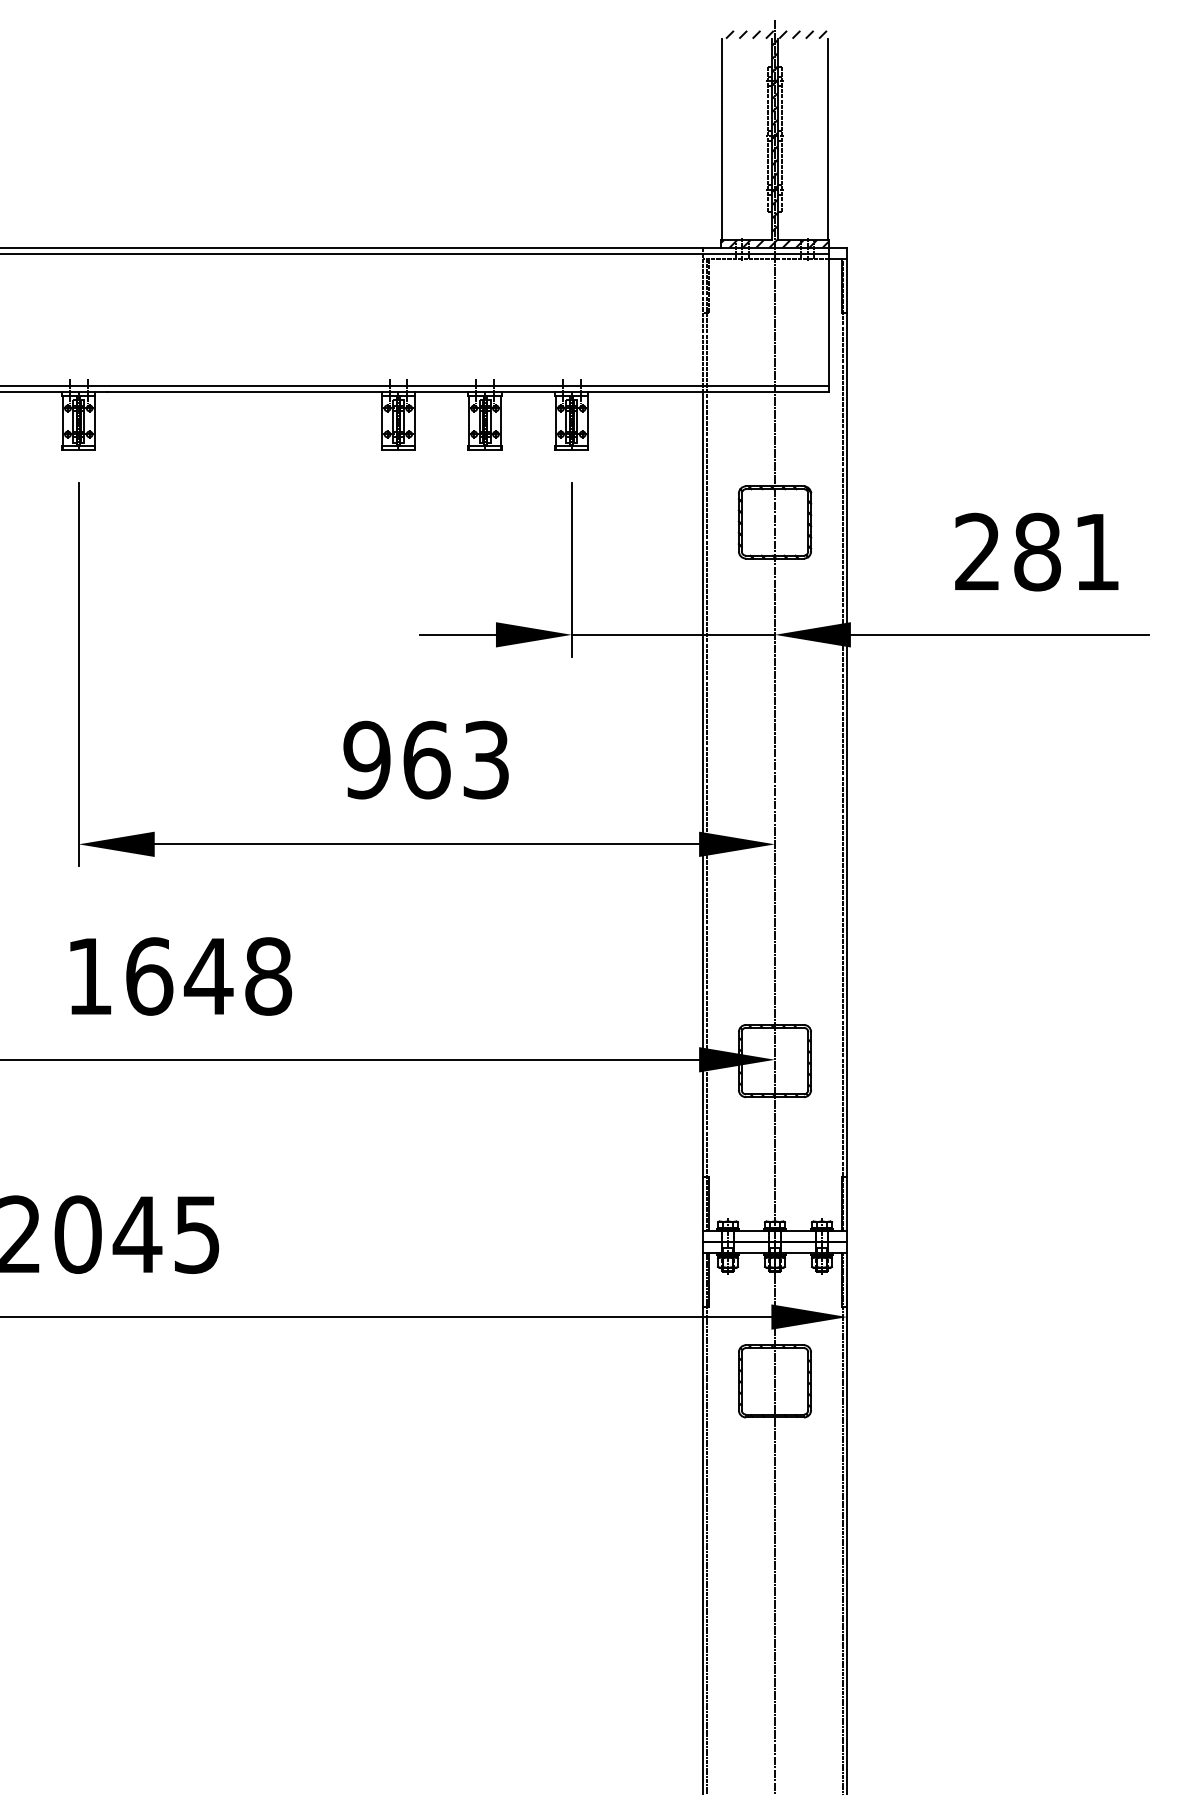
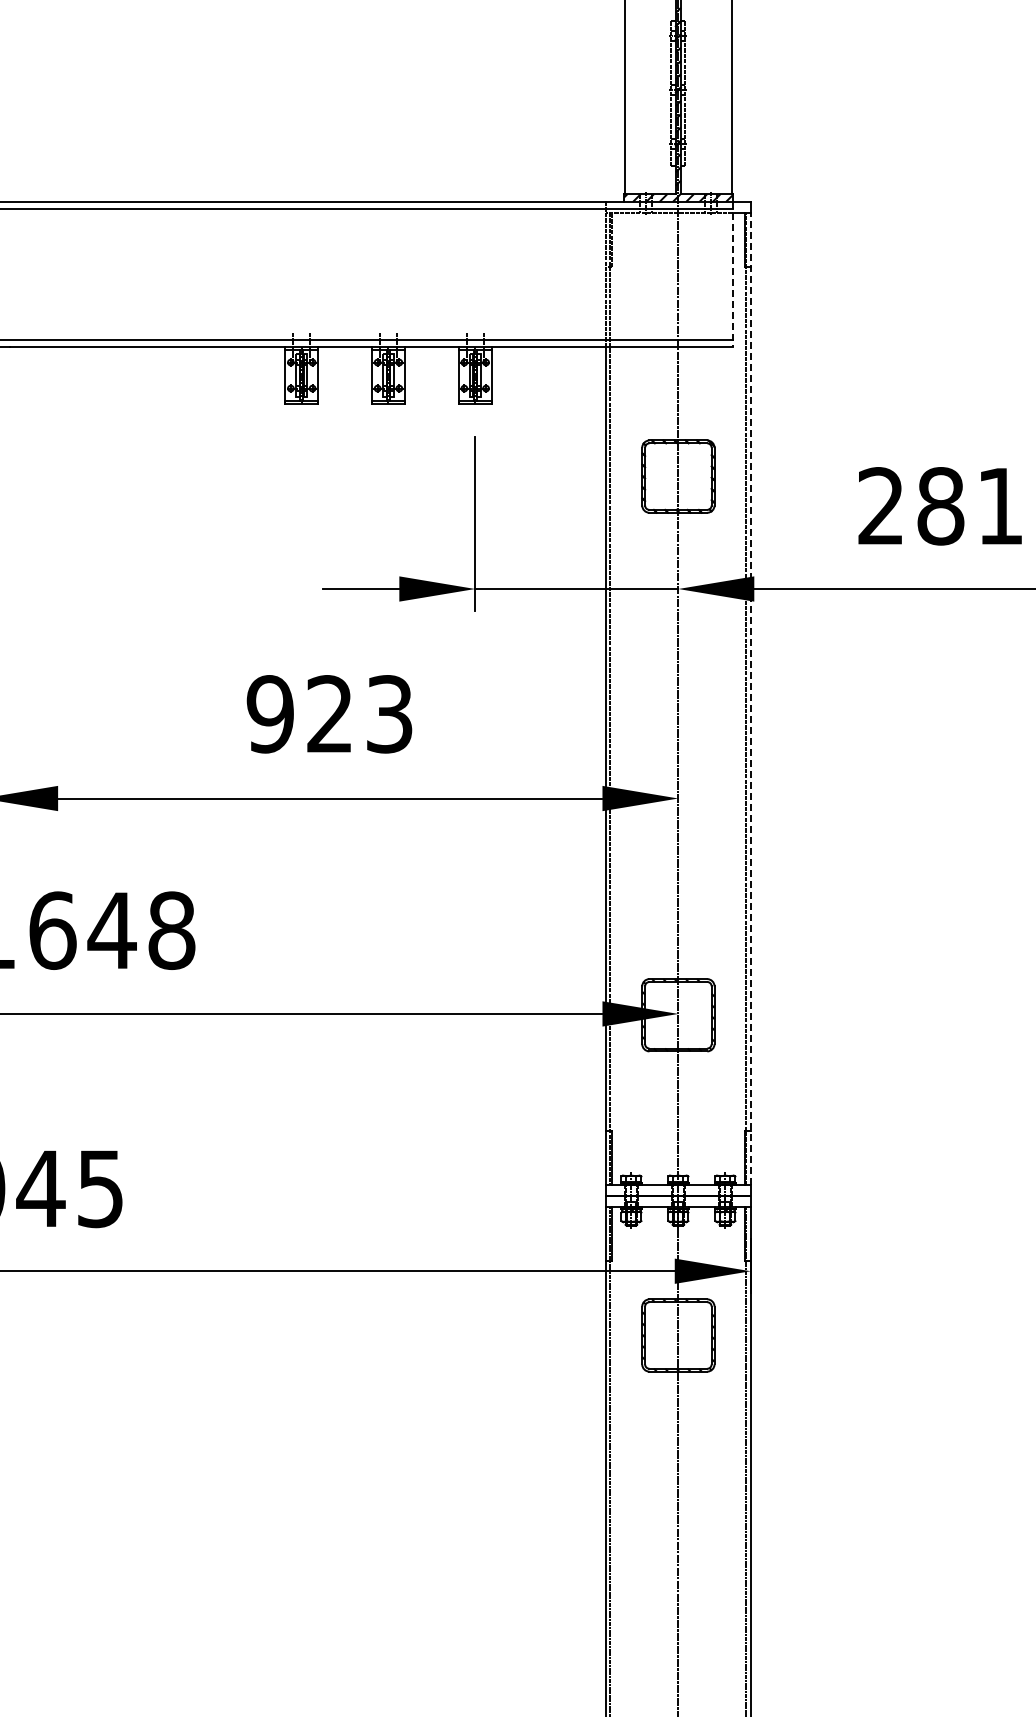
line: (829, 320) -> (732, 274), solid -> dashed
line: (847, 744) -> (750, 698), solid -> dashed
text: (426, 759) -> (329, 713), 963 -> 923

